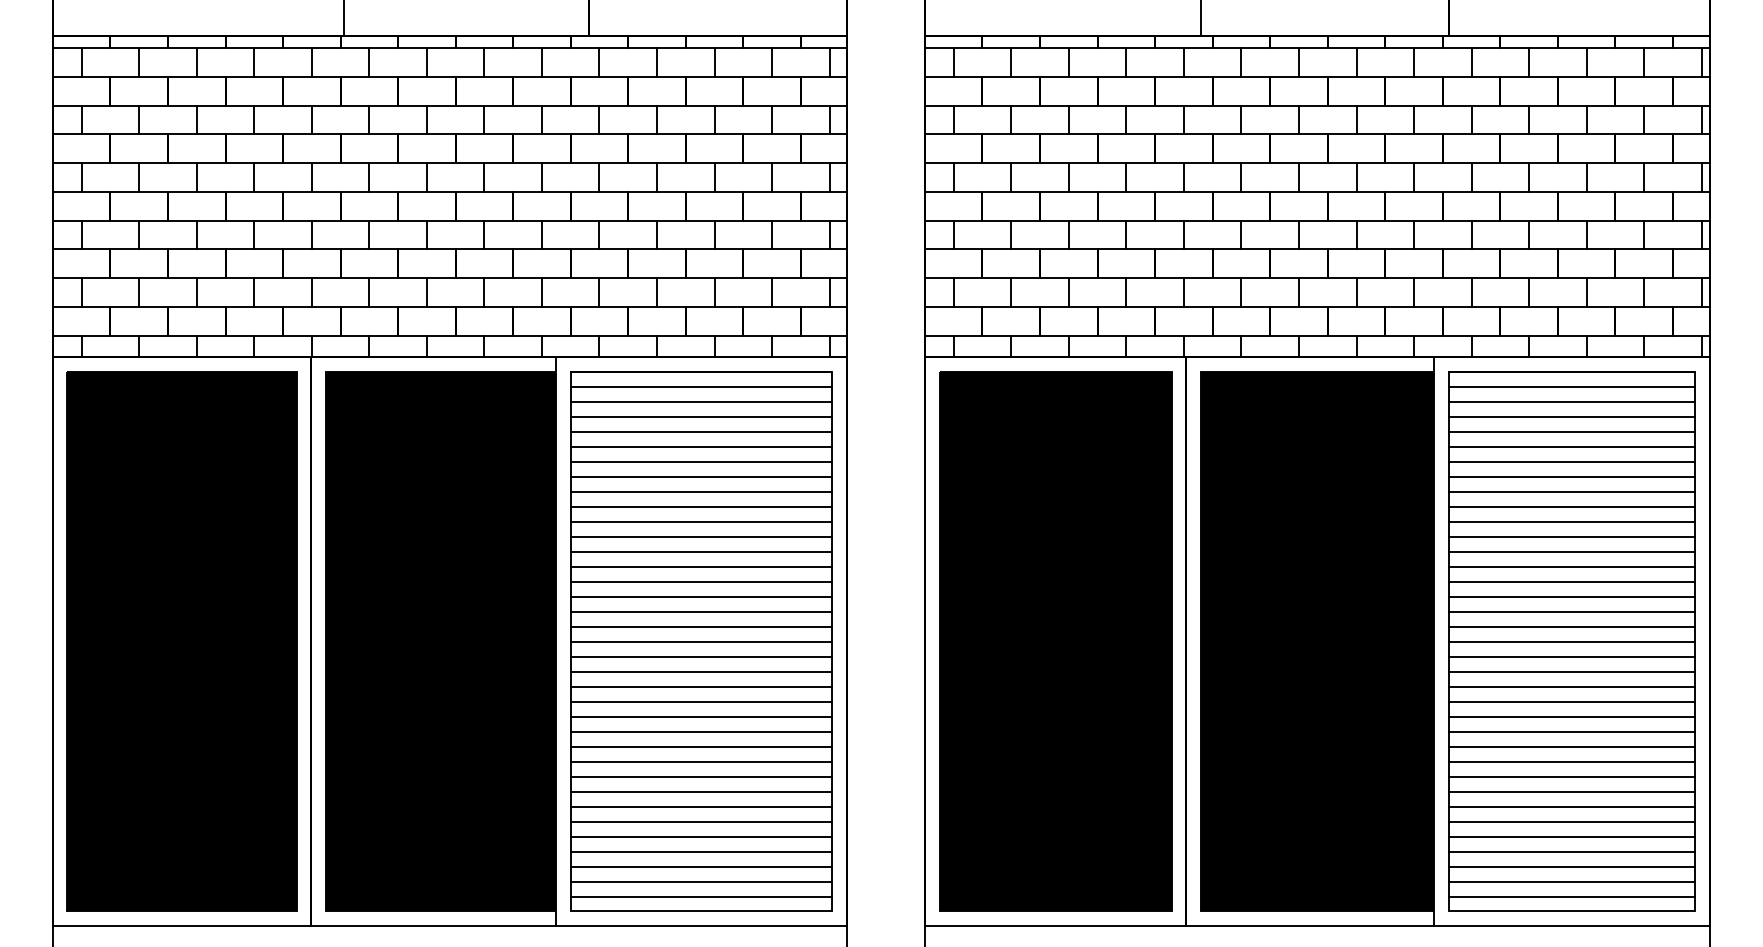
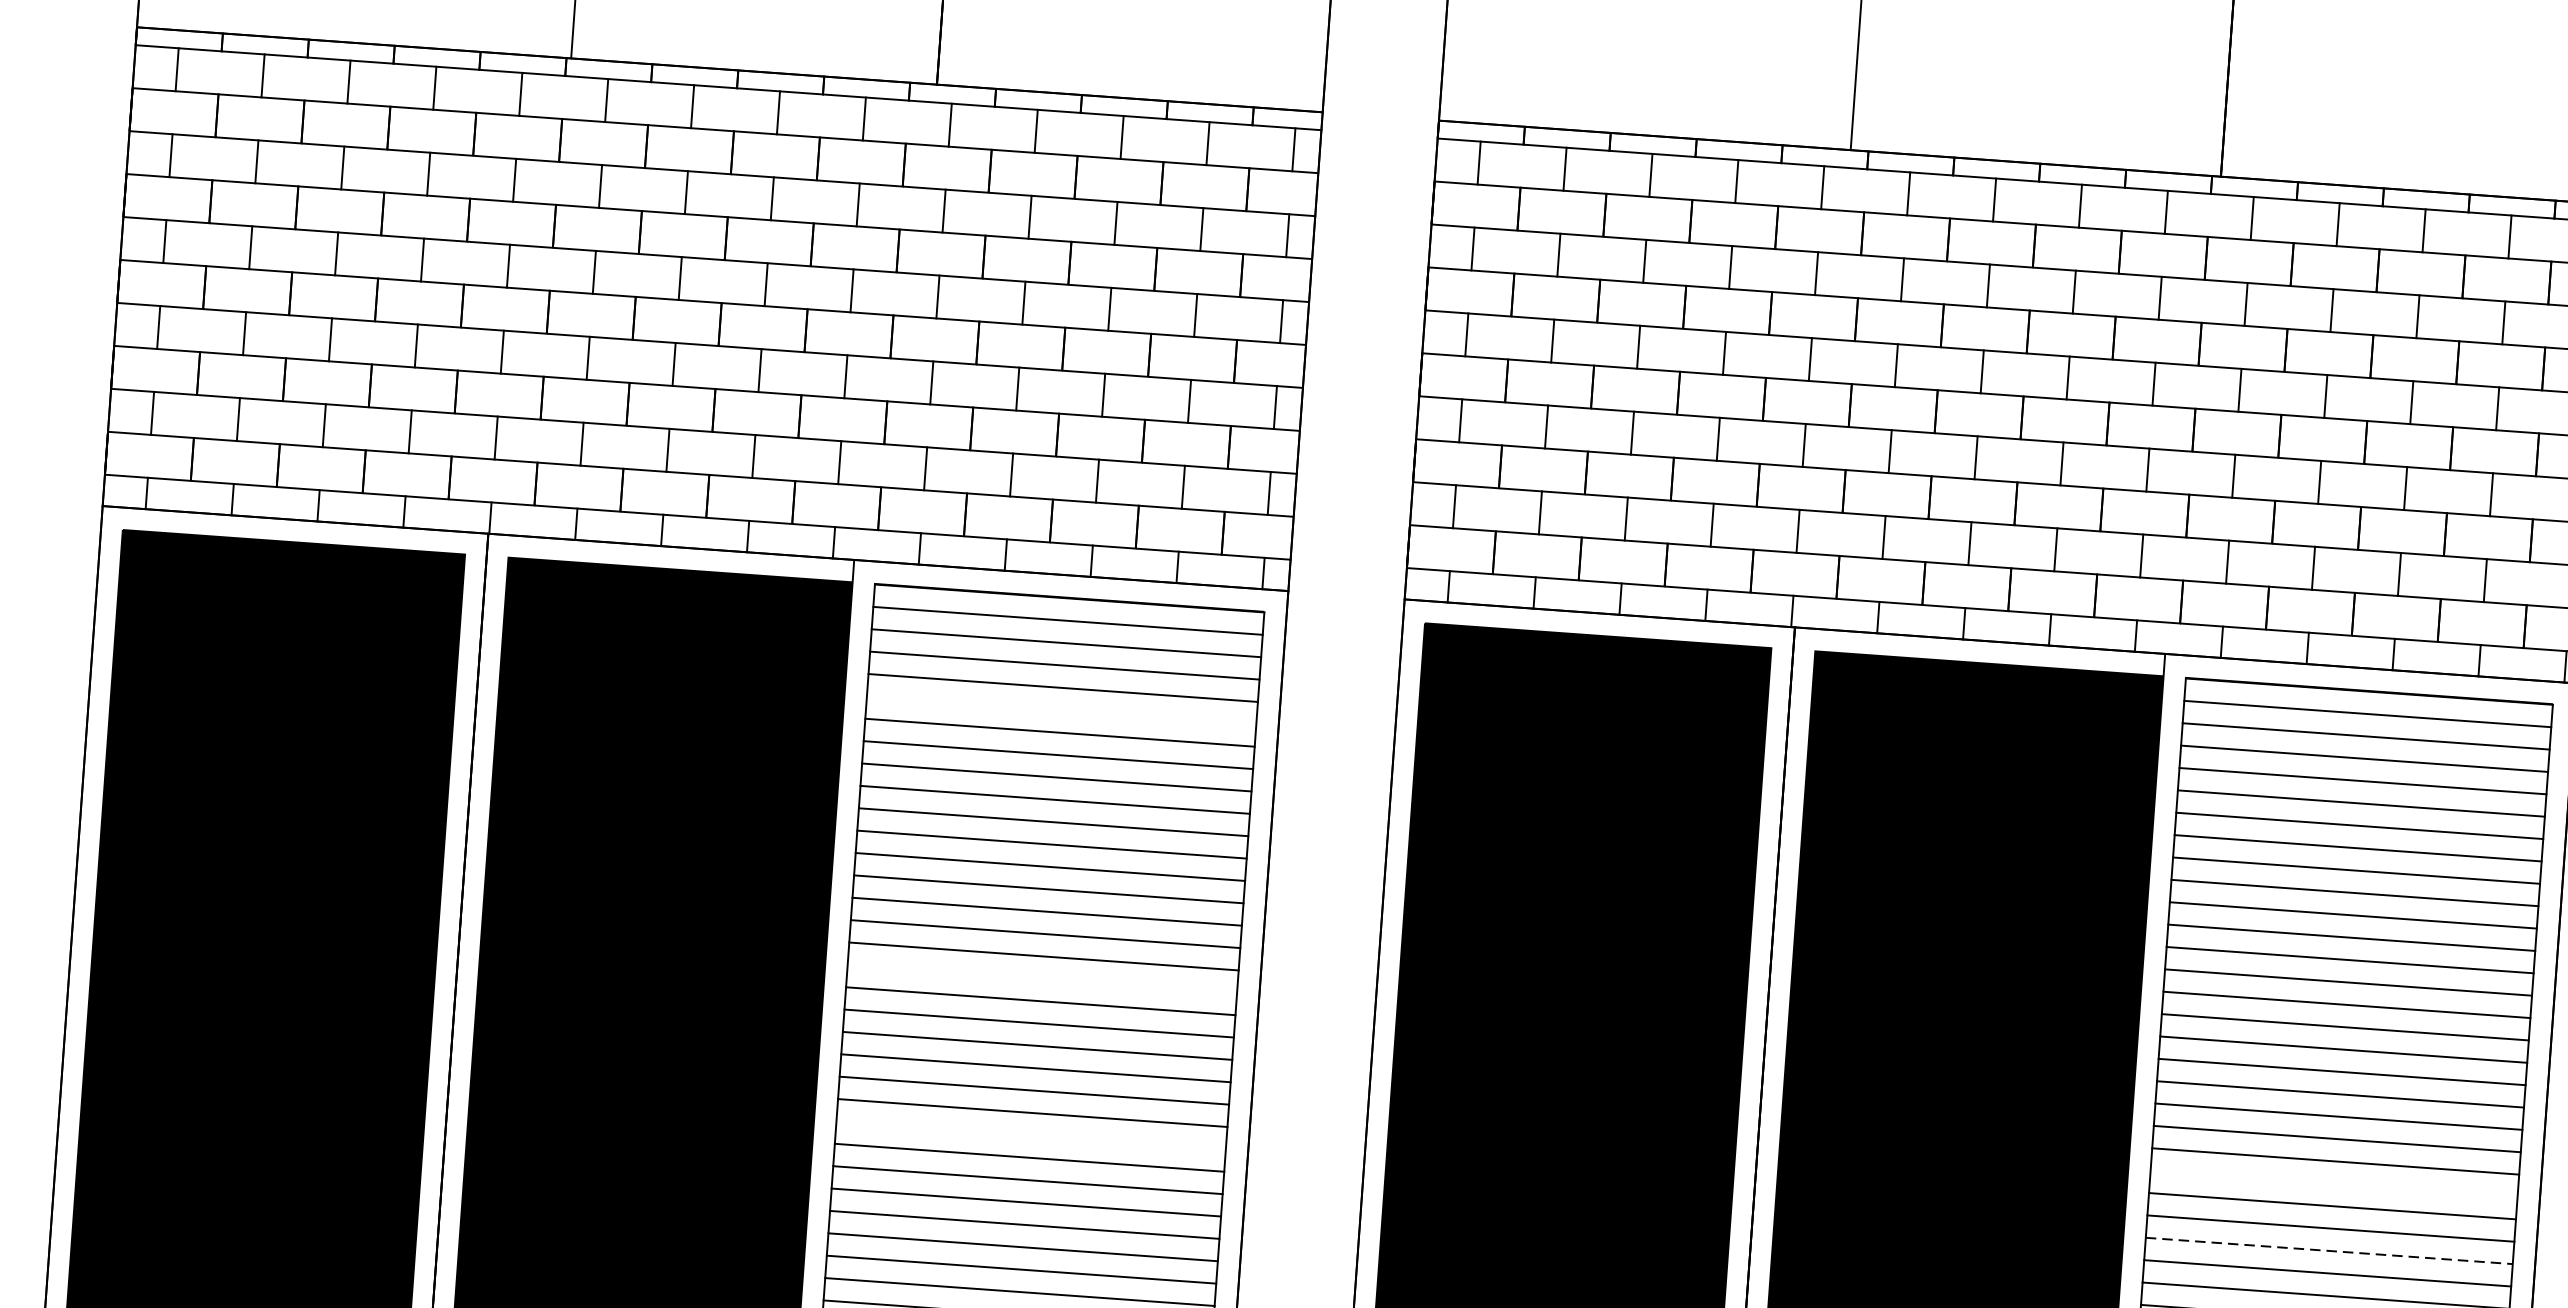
line: (701, 446) -> (1061, 709), removed
line: (701, 626) -> (1042, 978), removed
line: (1572, 701) -> (2334, 1183), removed
line: (701, 731) -> (1030, 1135), removed
line: (1572, 746) -> (2329, 1250), solid -> dashed

